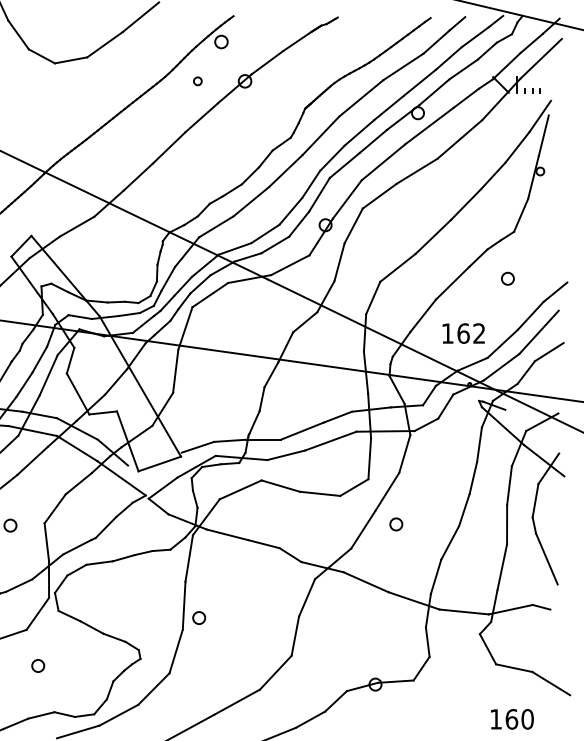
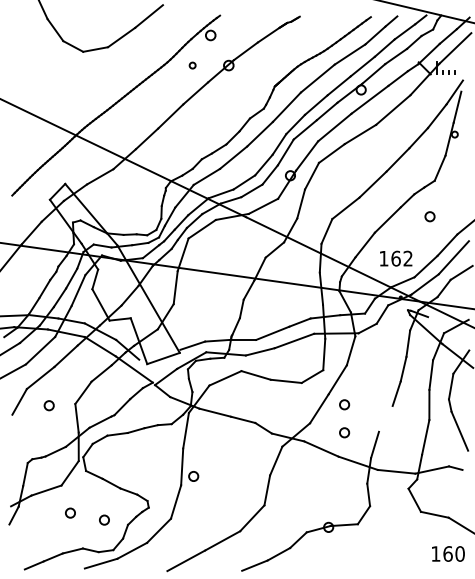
line: (449, 542) -> (385, 418), removed
circle: (396, 560) -> (344, 432), added
circle: (82, 674) -> (104, 519), added
text: (512, 718) -> (448, 553), moved

